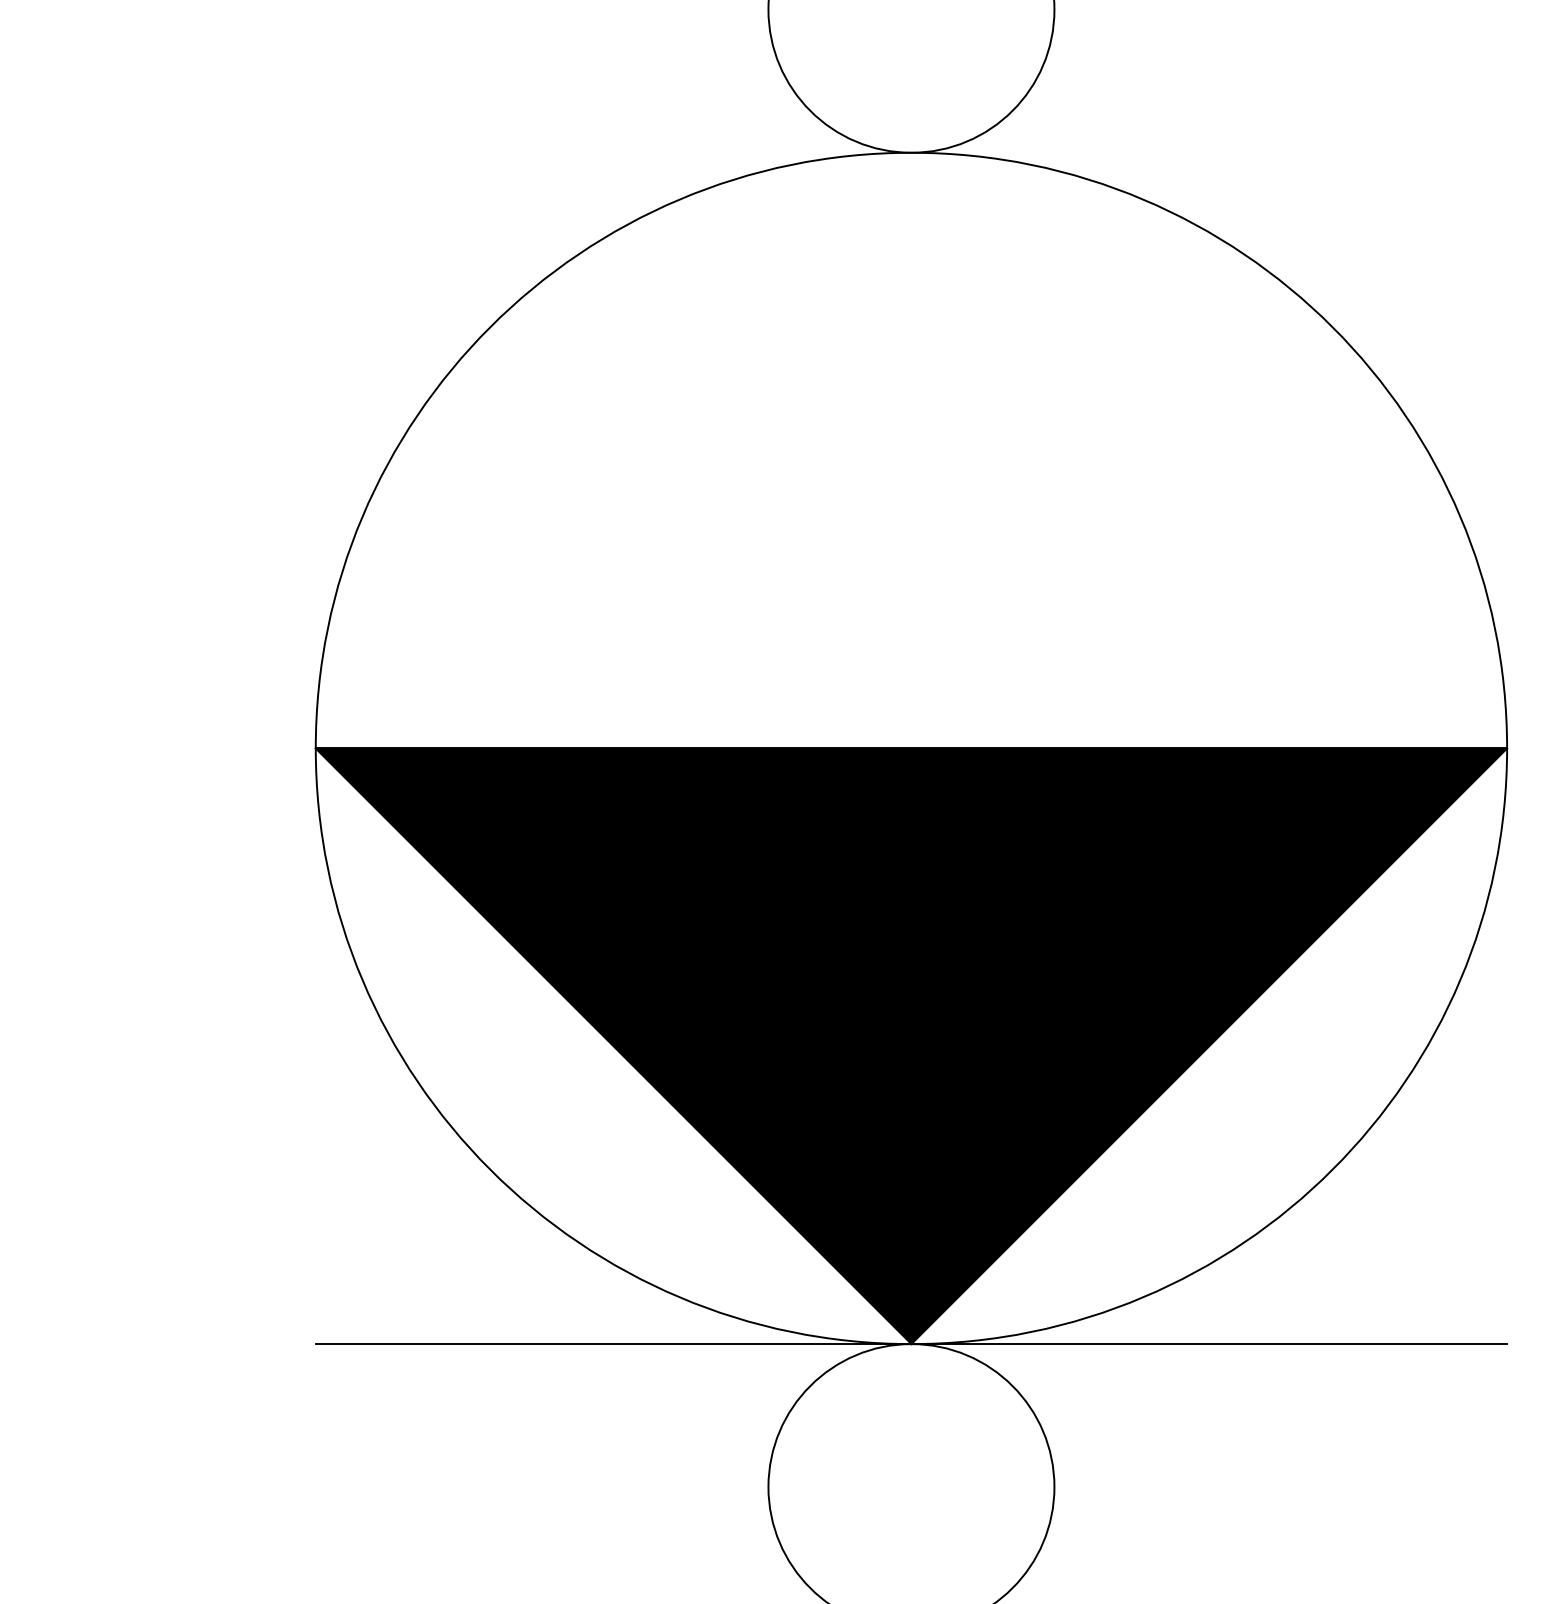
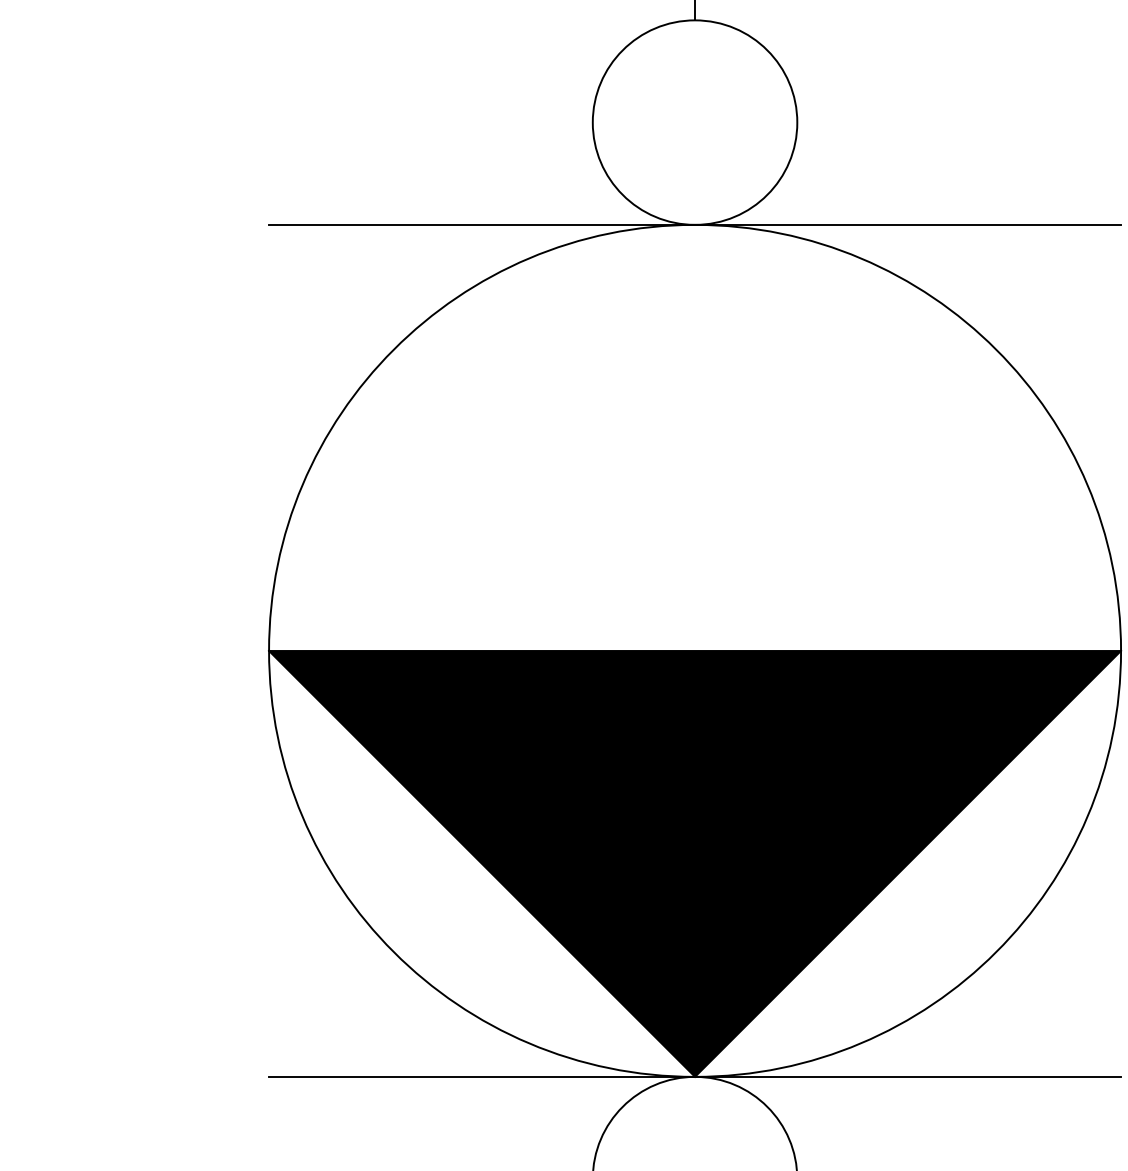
line: (912, 152) -> (695, 224), added

